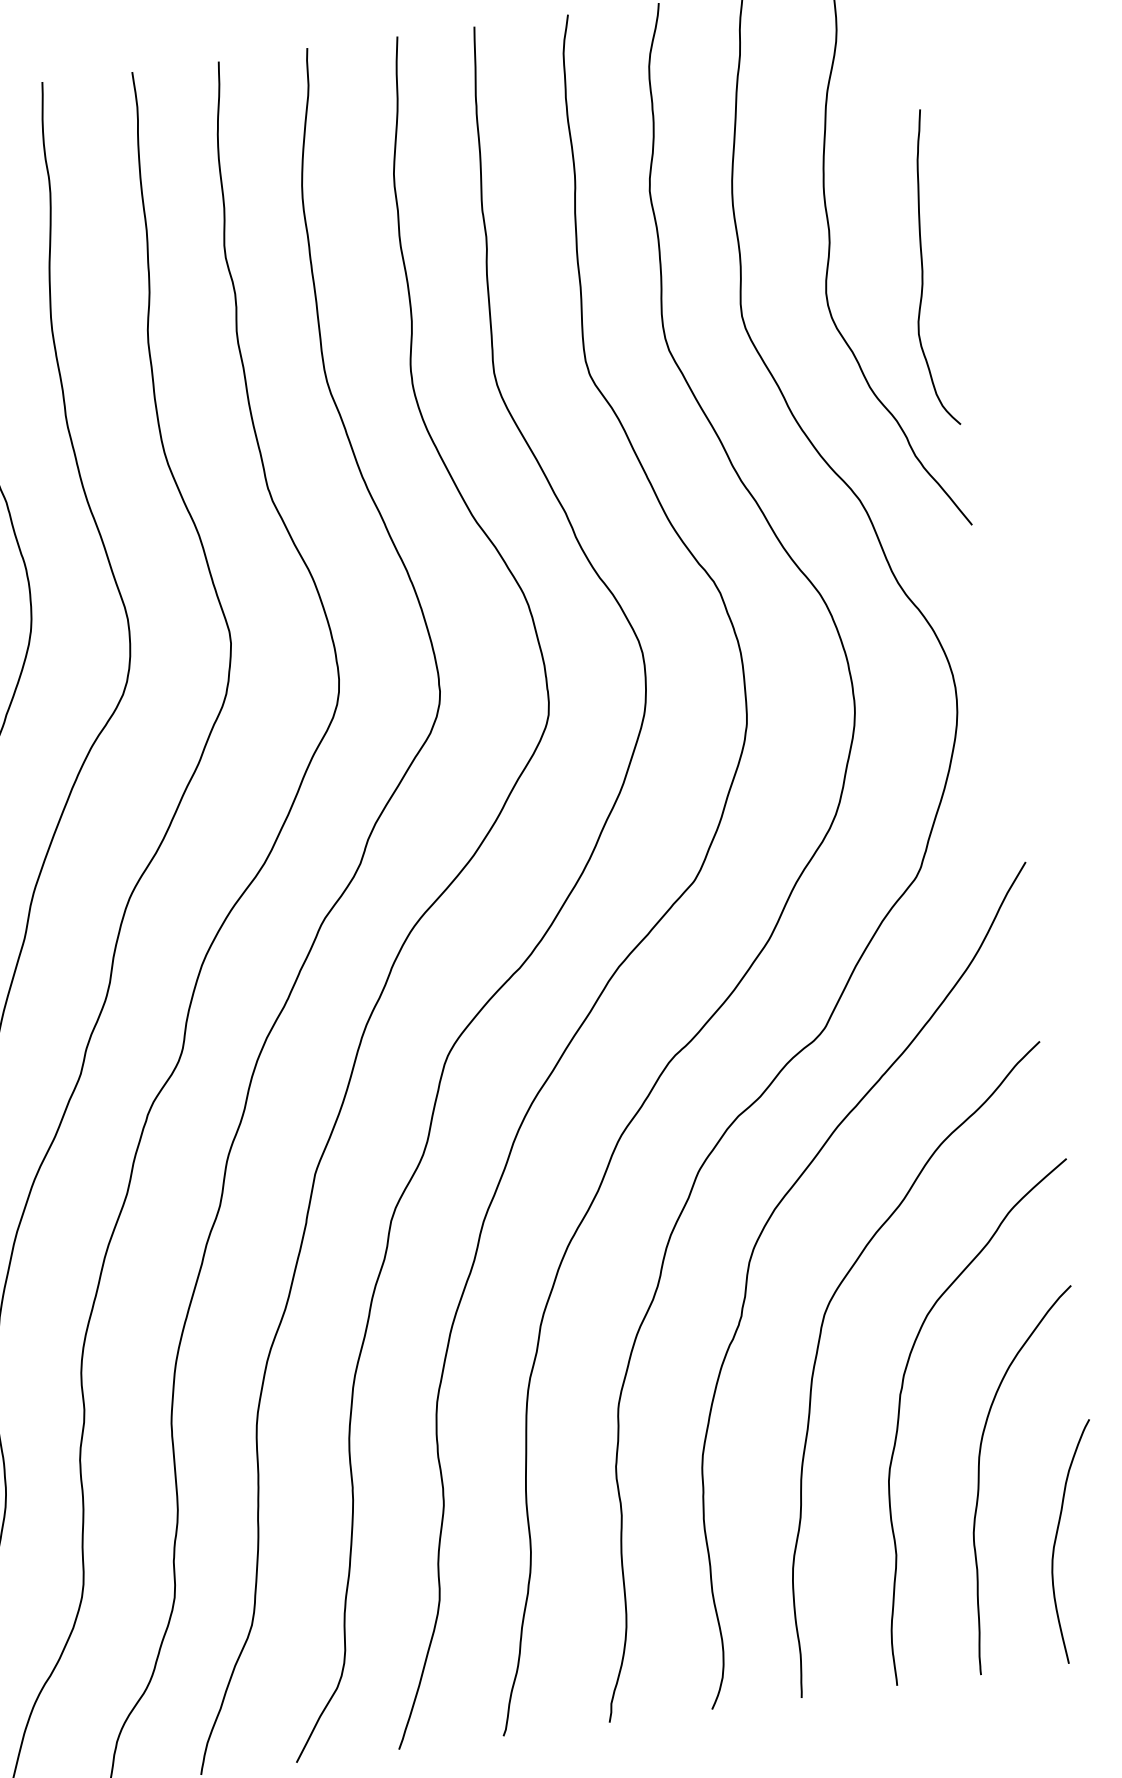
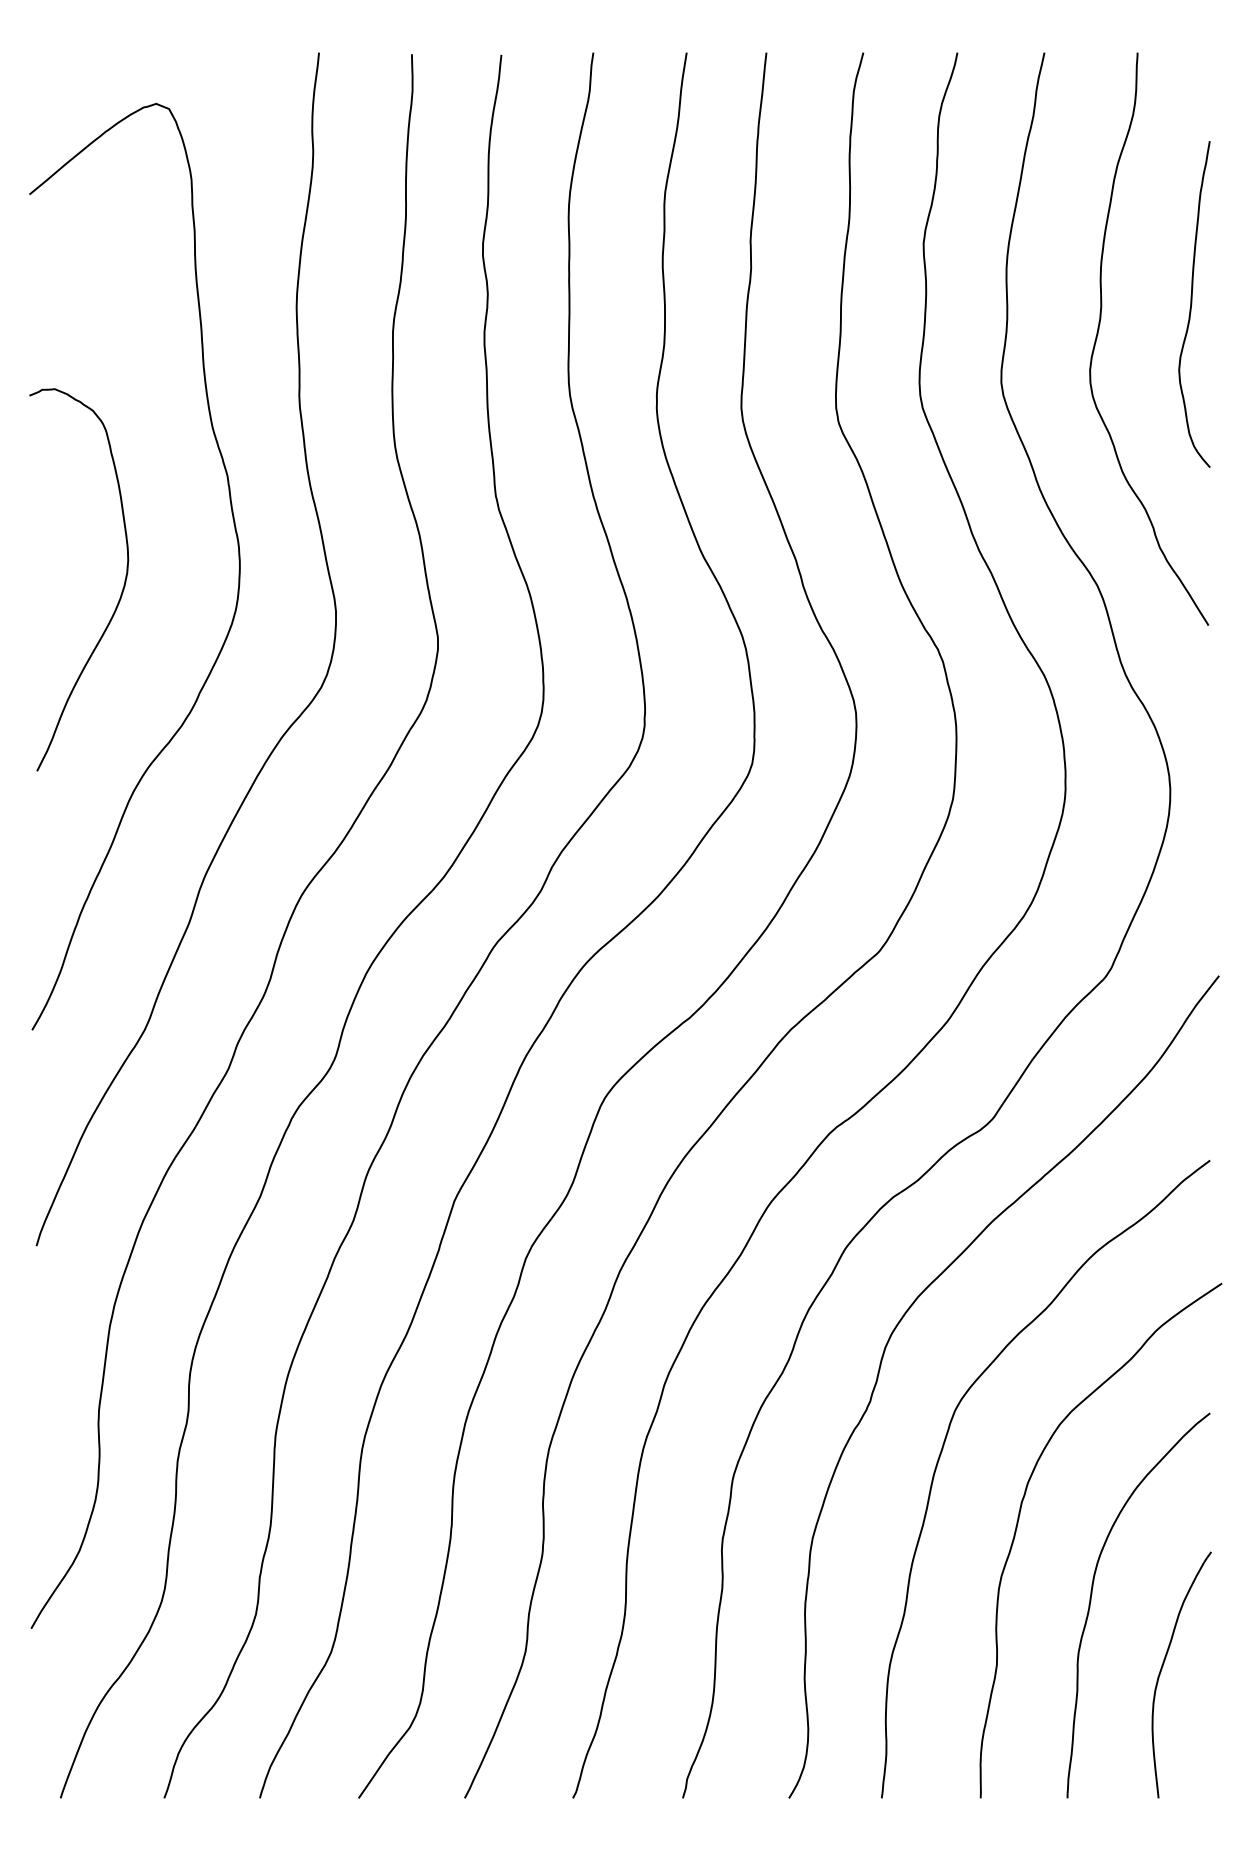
curve: (923, 269) -> (1192, 304), moved

